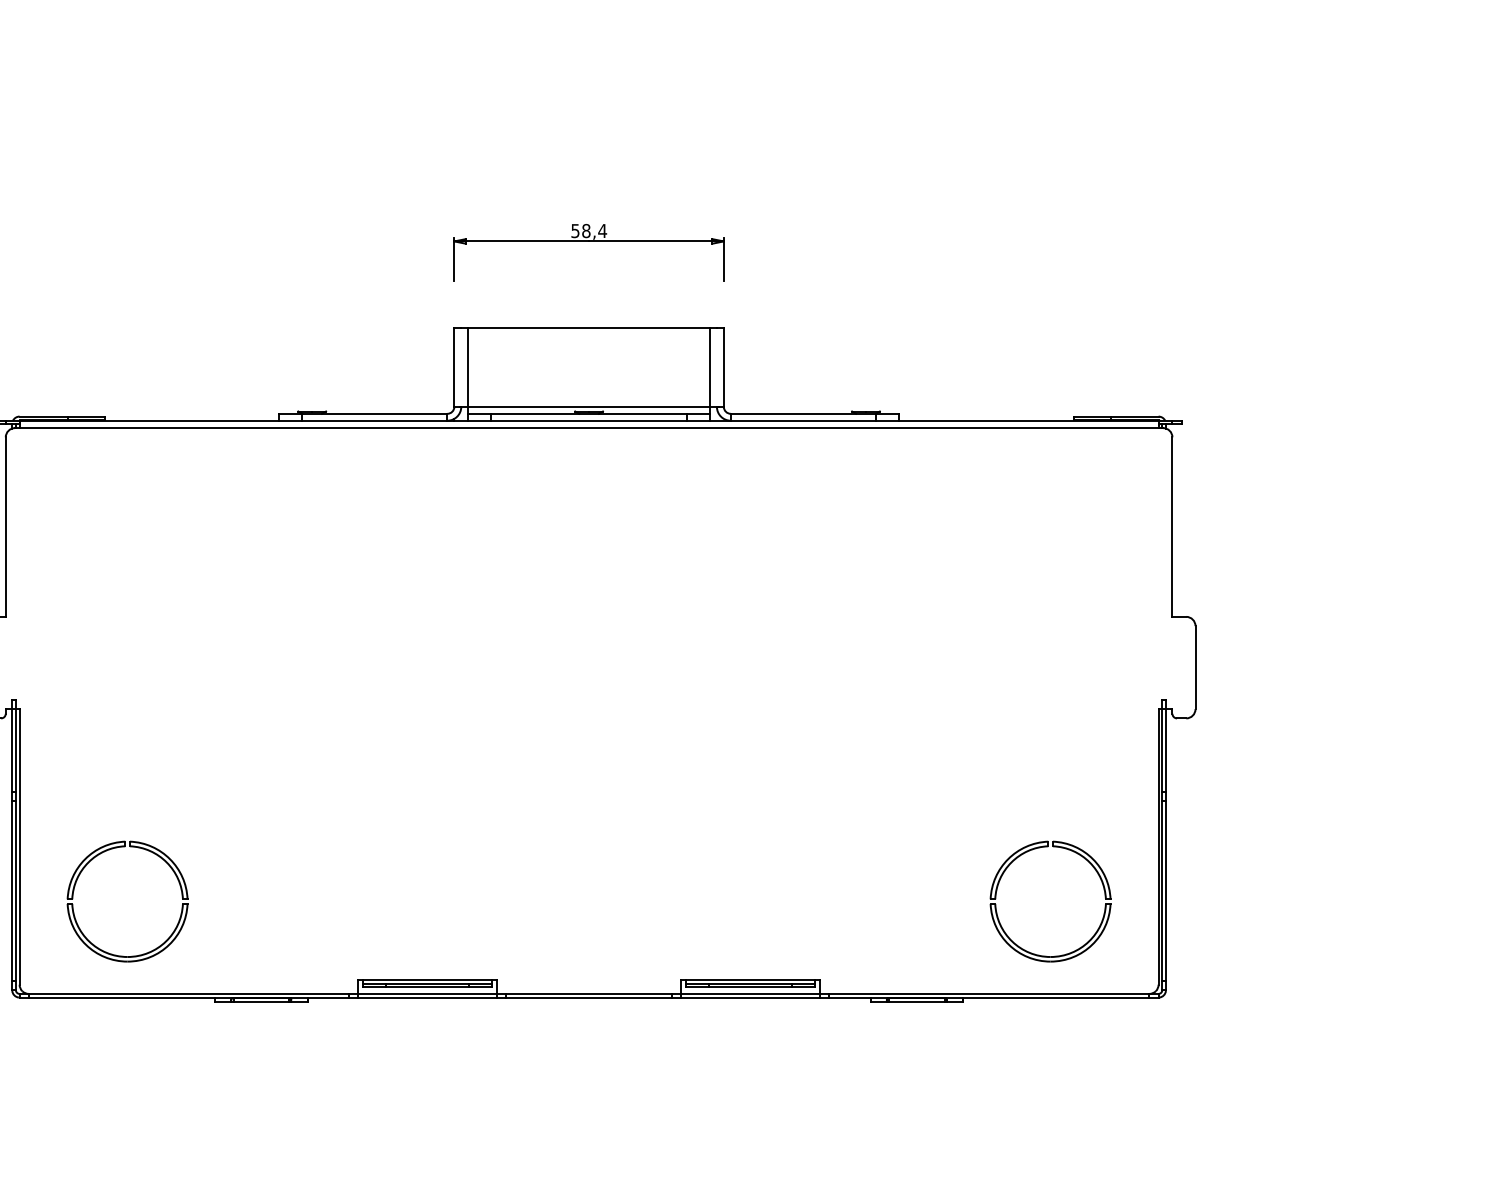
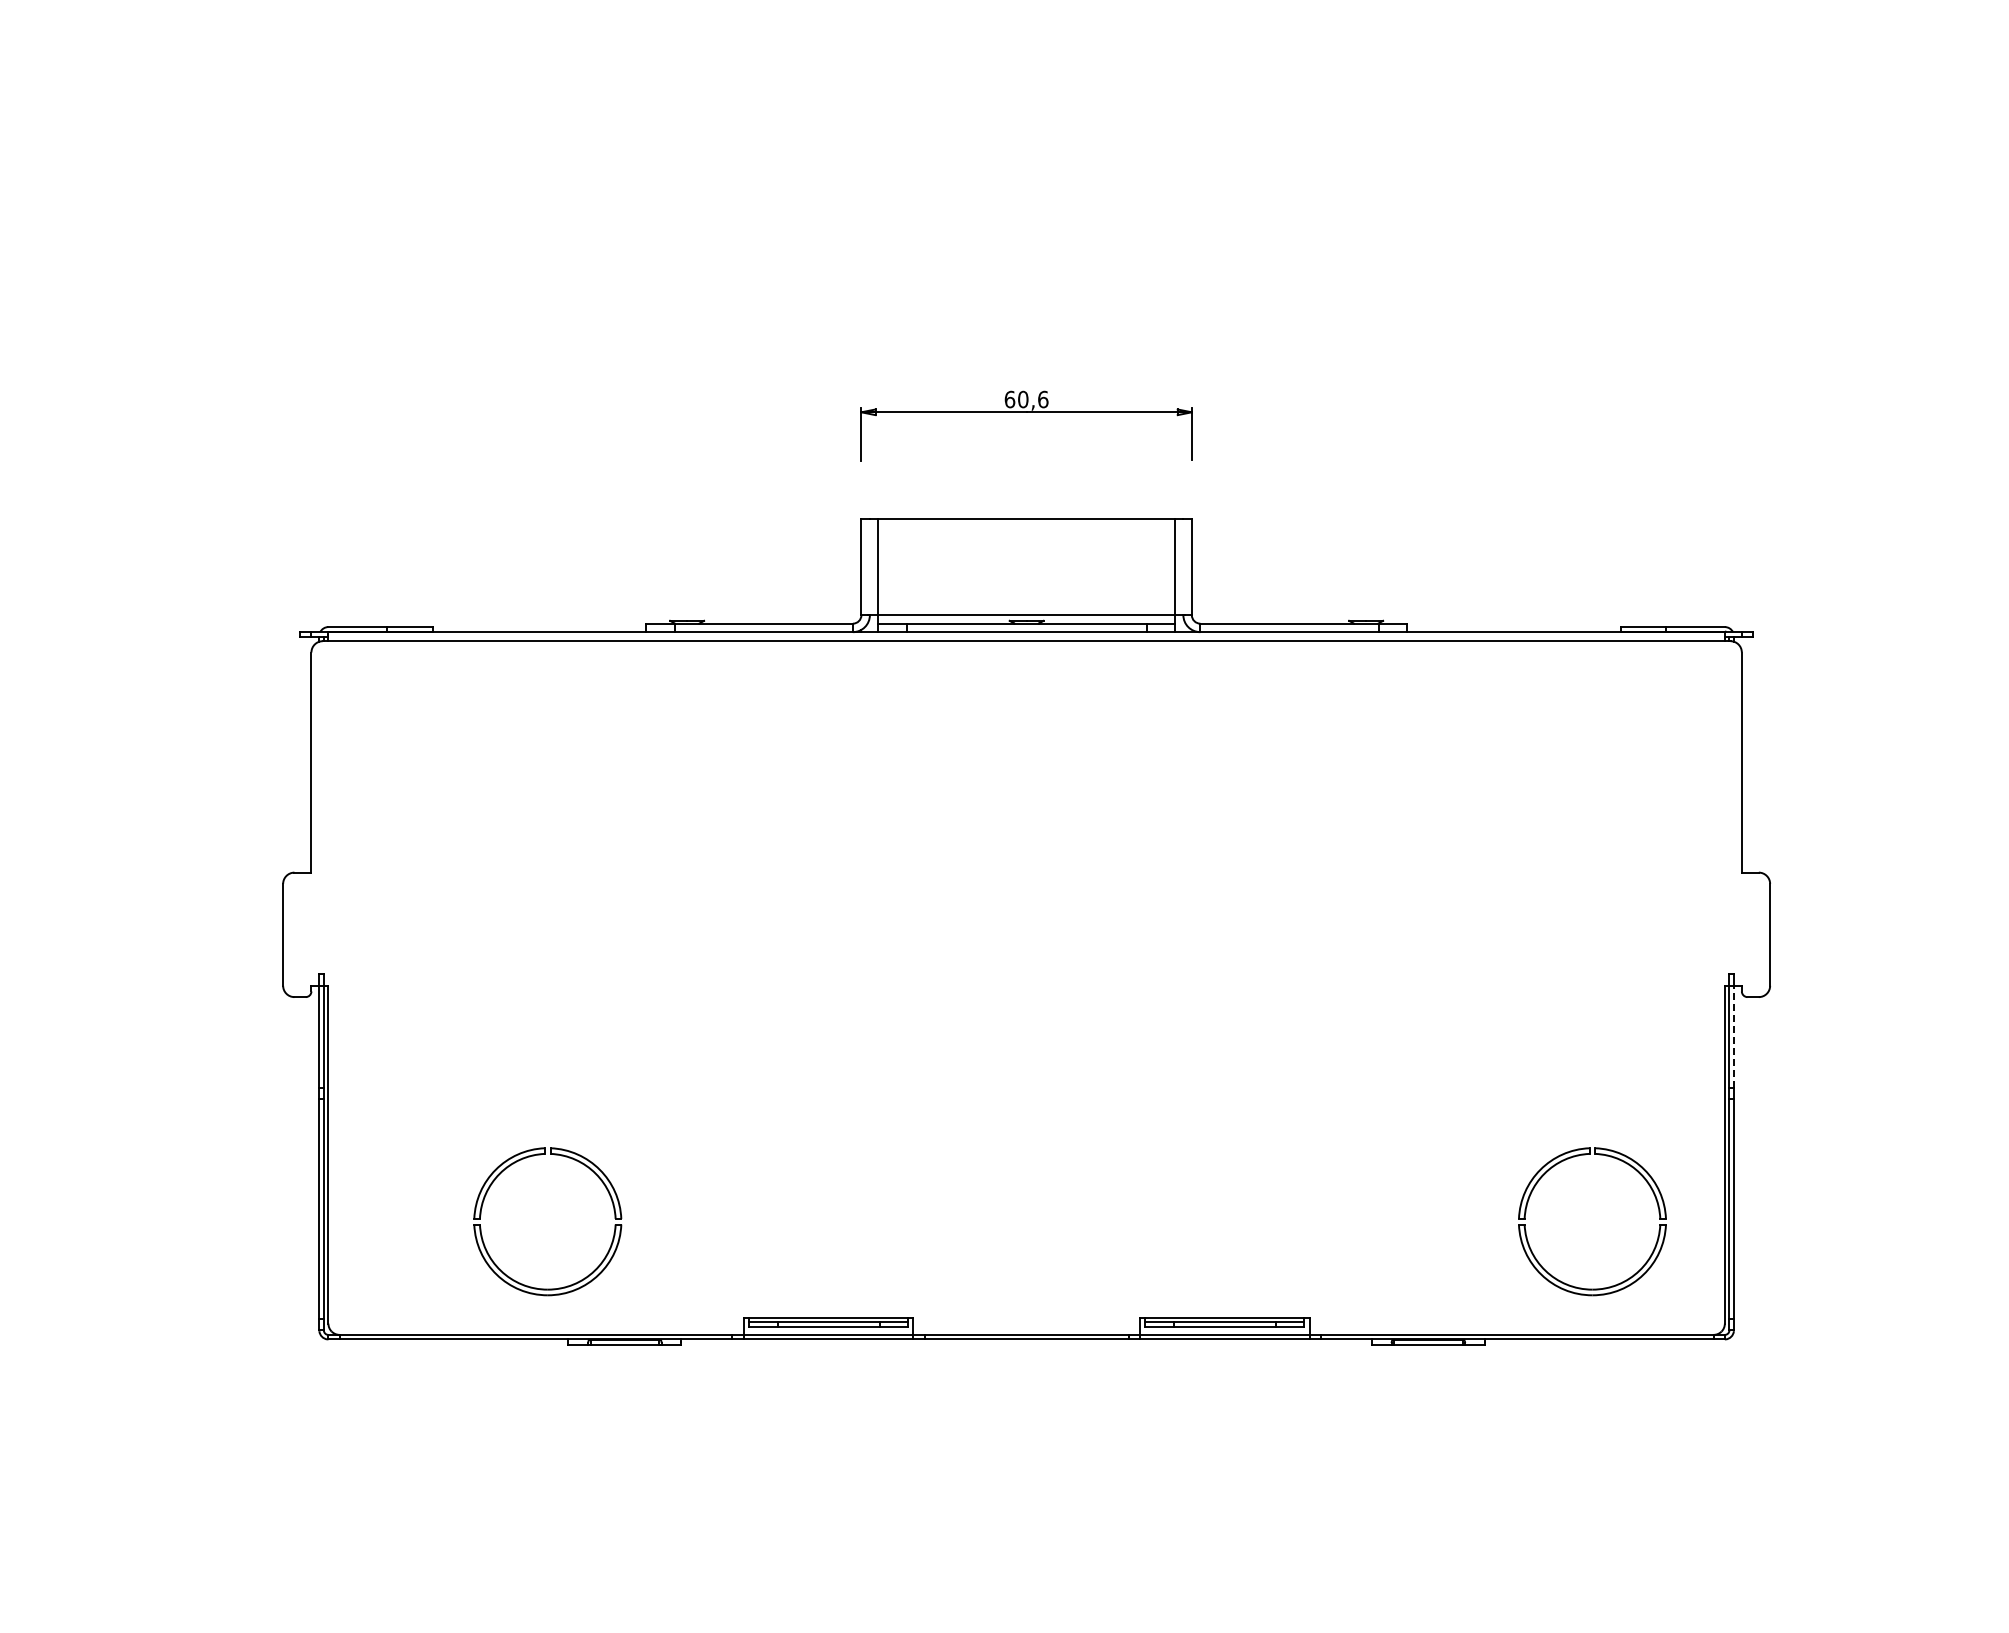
text: (588, 230) -> (1026, 399), 58,4 -> 60,6
line: (1165, 750) -> (1733, 1036), solid -> dashed
part: (104, 852) -> (519, 1161), moved

